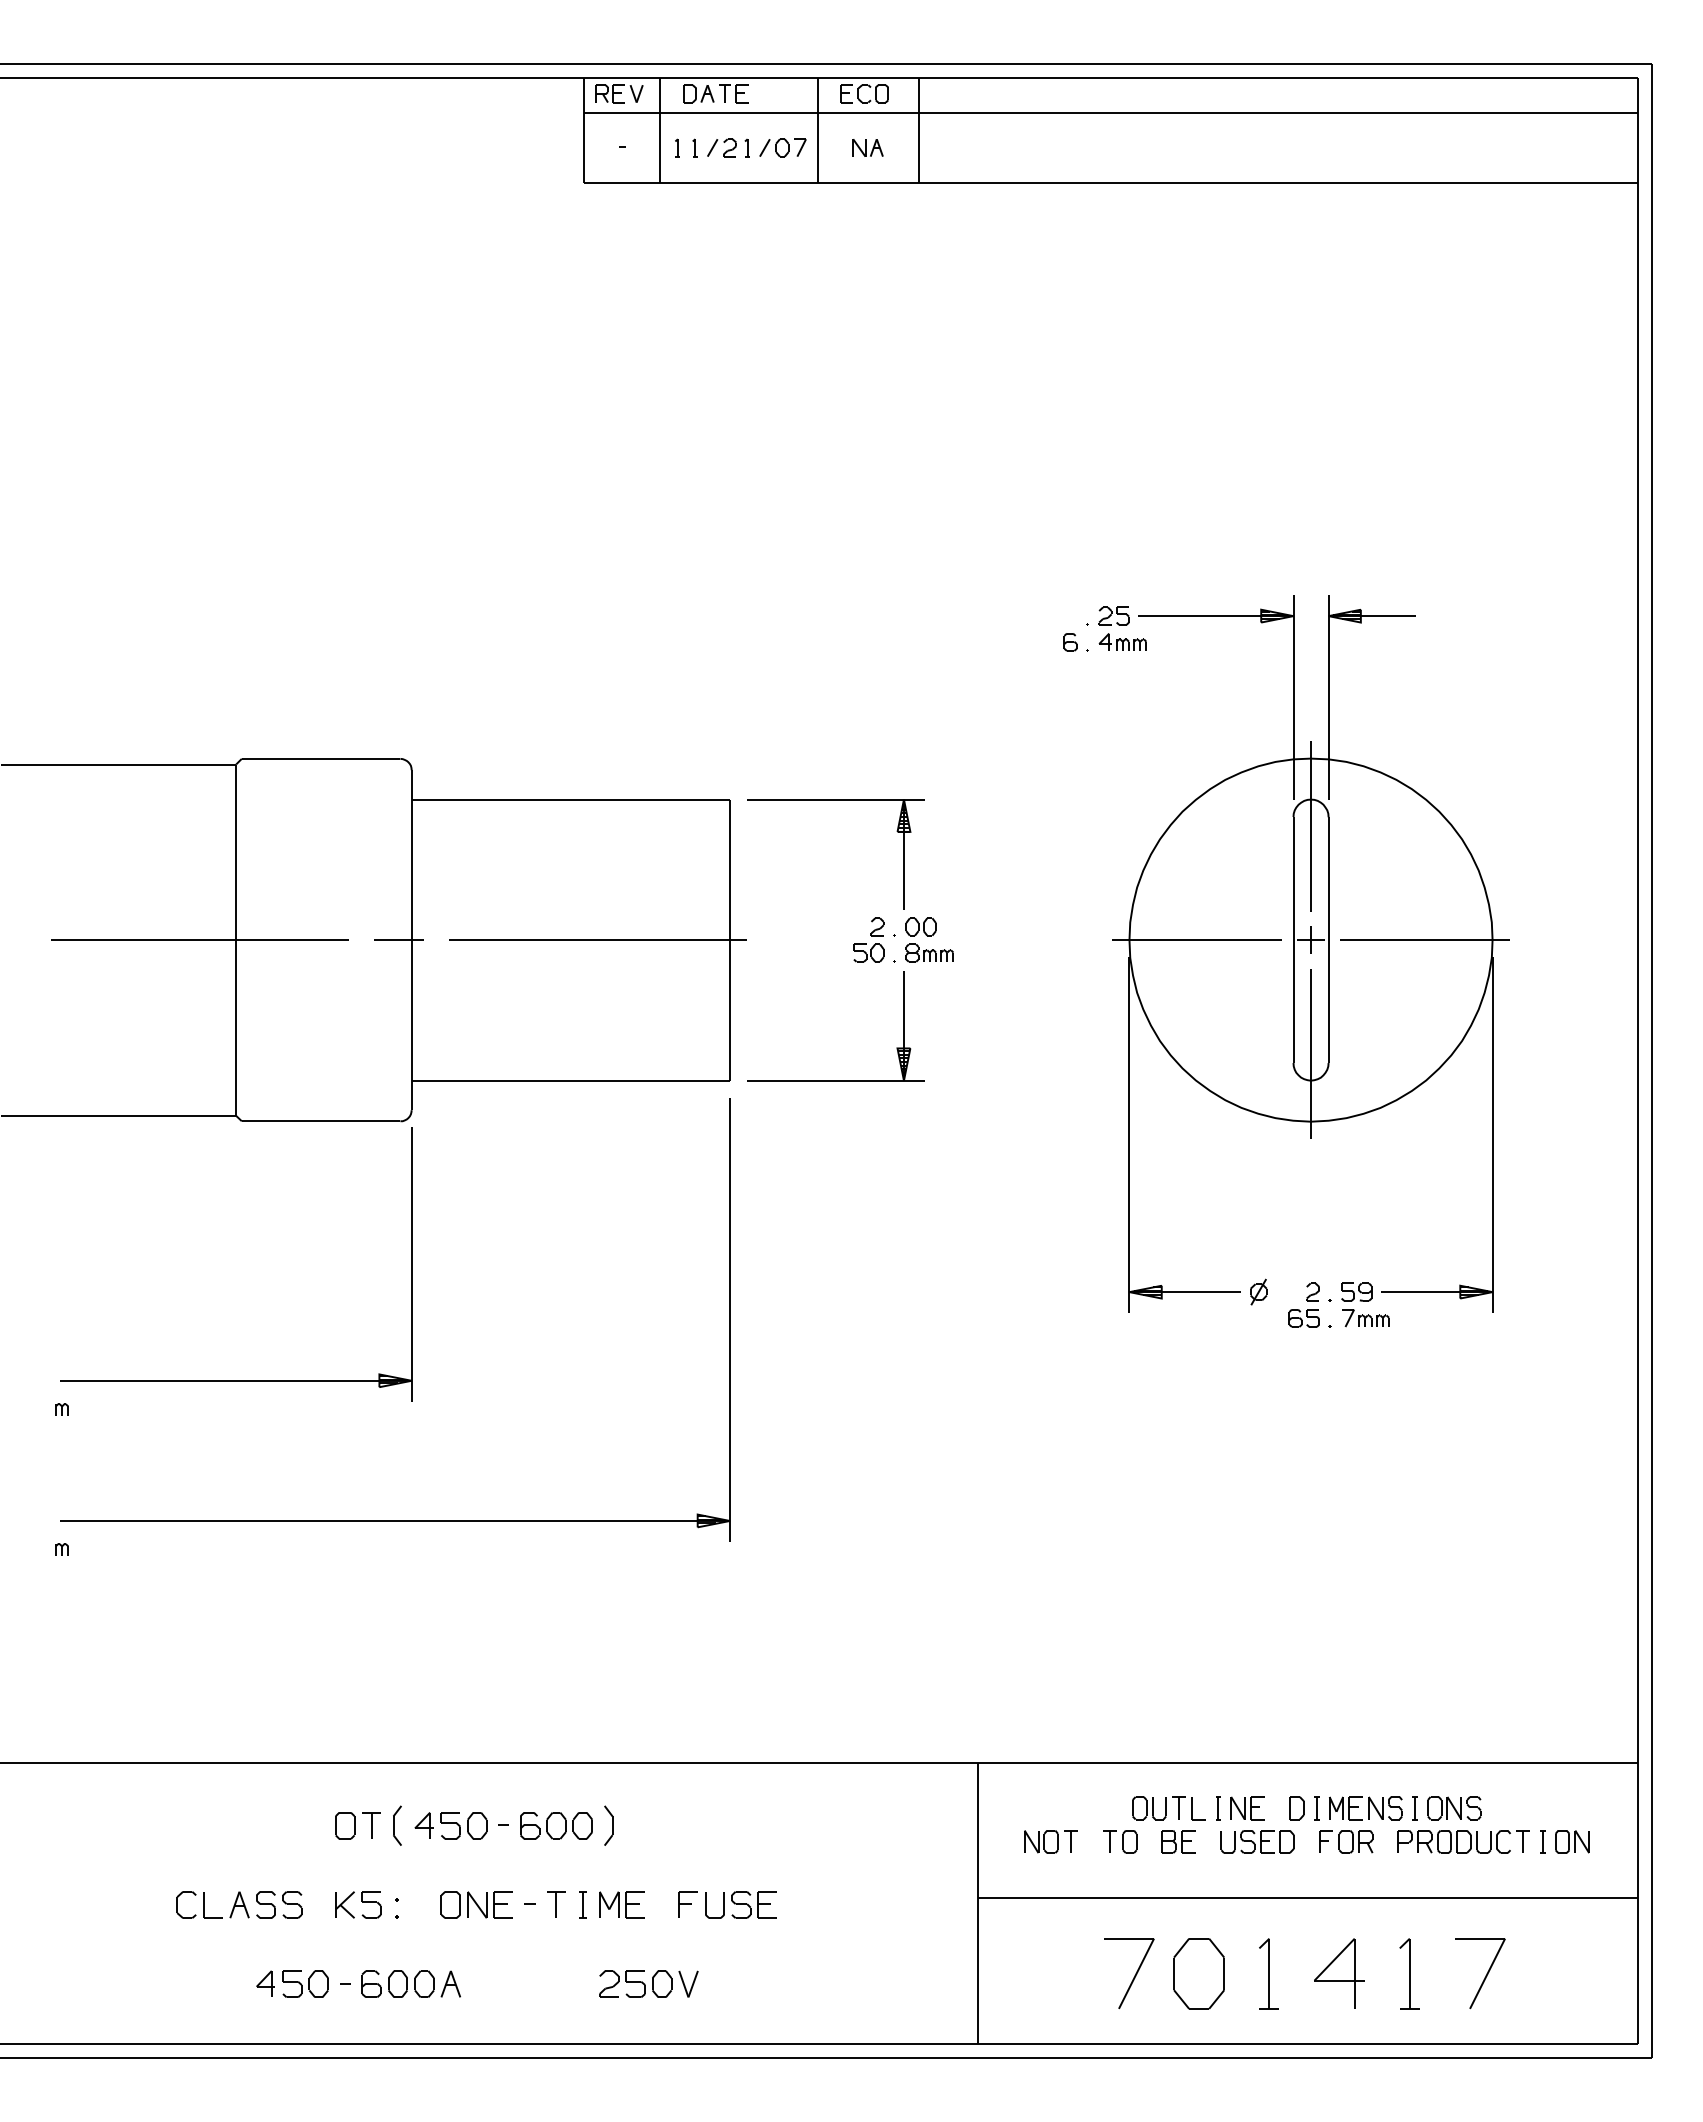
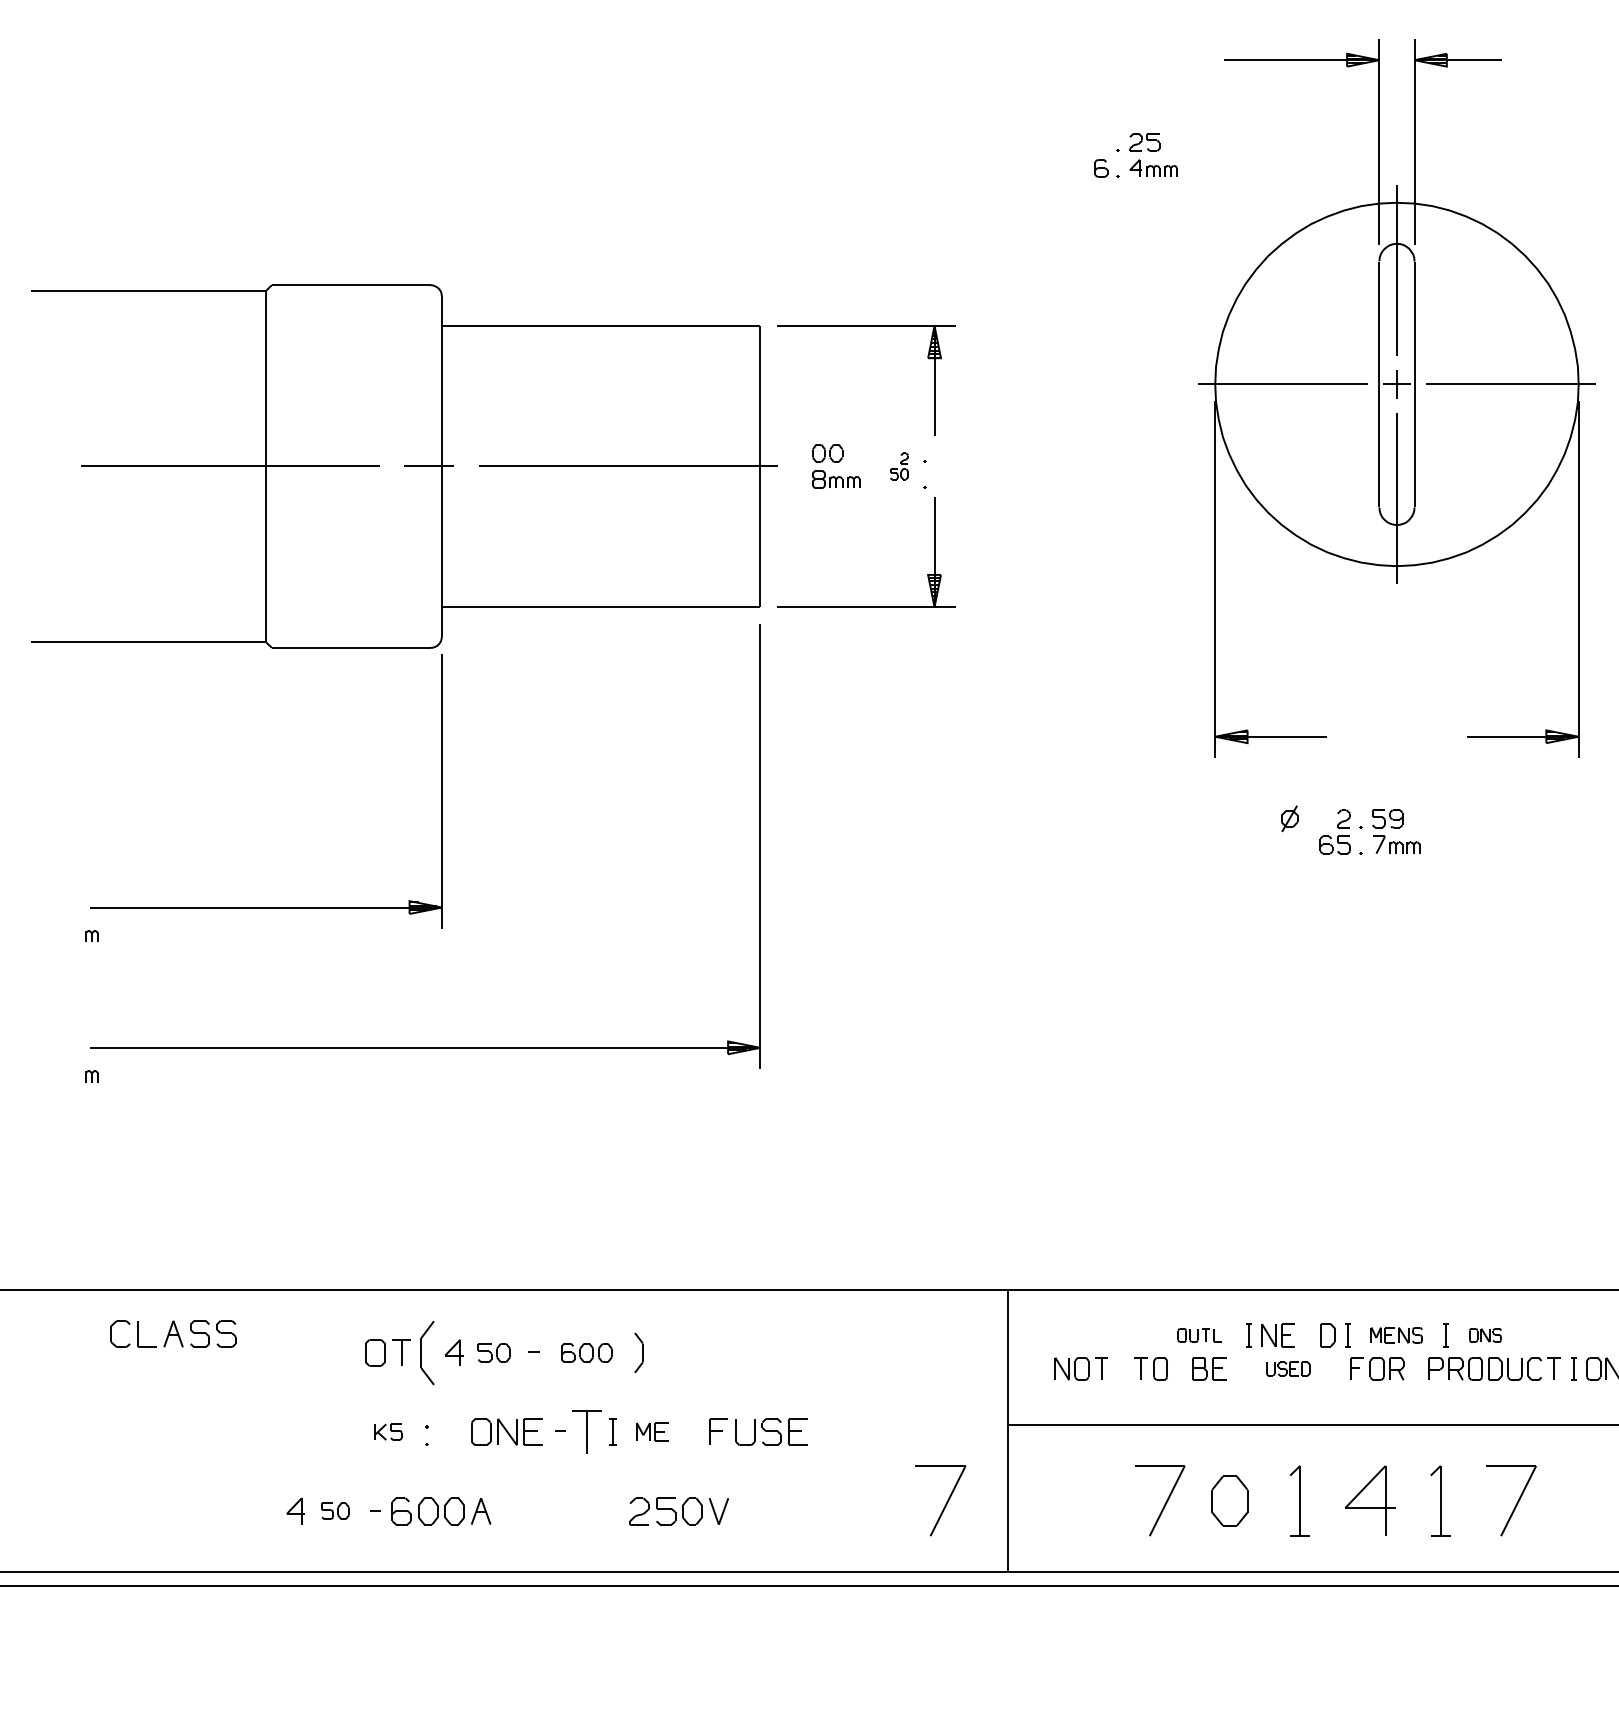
part: (868, 939) -> (899, 465), size x0.6
part: (929, 939) -> (836, 465), moved
part: (1310, 953) -> (1396, 397), moved
part: (1168, 1808) -> (1199, 1335), size x0.6
part: (1365, 1808) -> (1396, 1335), size x0.7
part: (1454, 1808) -> (1485, 1335), size x0.6
part: (397, 1825) -> (427, 1352), size x1.6
part: (463, 1825) -> (493, 1352), size x0.7
part: (556, 1825) -> (586, 1352), size x0.7
part: (1257, 1841) -> (1288, 1368), size x0.6
part: (239, 1904) -> (173, 1333), moved
part: (358, 1904) -> (388, 1431), size x0.6
part: (556, 1904) -> (586, 1431), size x1.6
part: (621, 1904) -> (651, 1431), size x0.7
part: (910, 1973) -> (941, 1500), added
part: (1198, 1973) -> (1229, 1500), size x0.7
part: (305, 1983) -> (335, 1510), size x0.6

